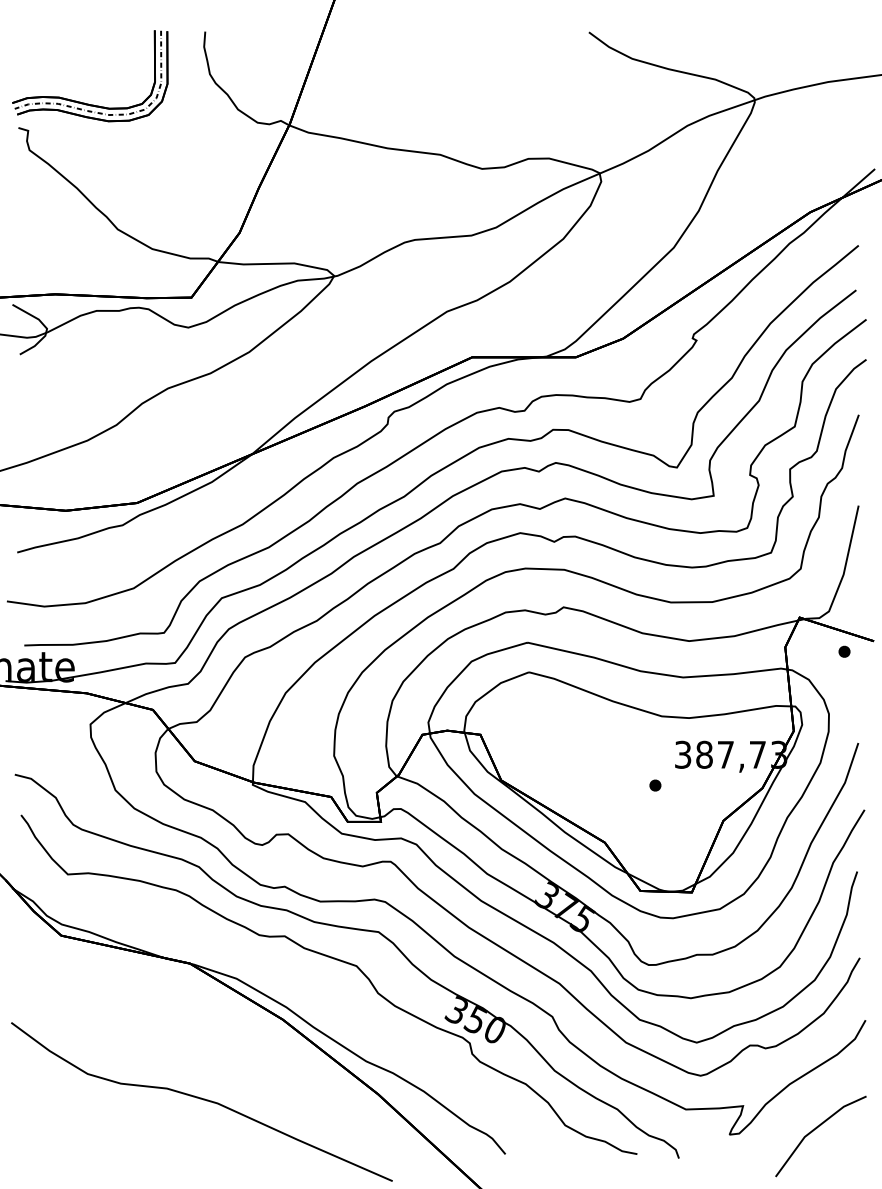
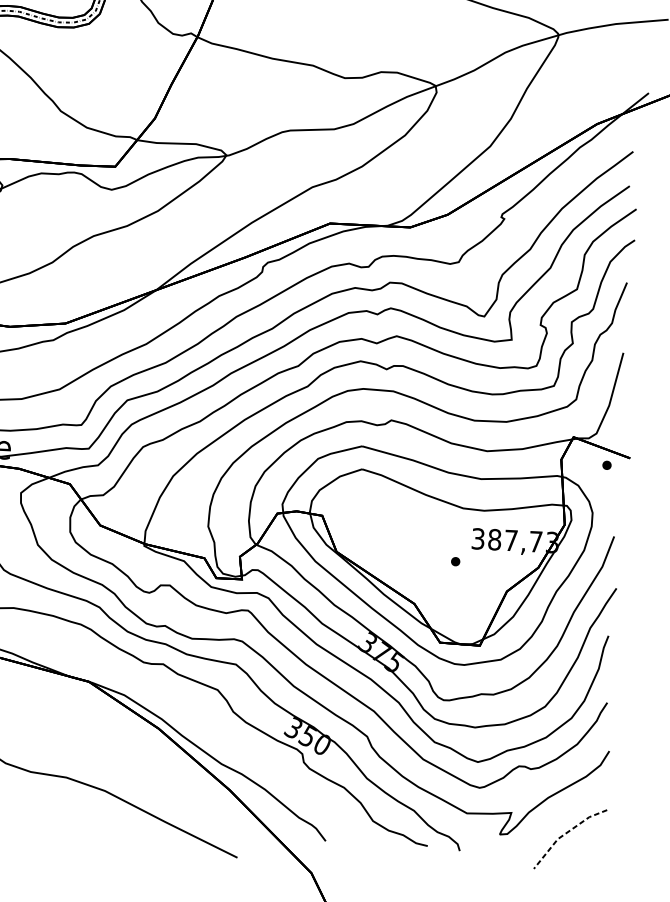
line: (814, 1129) -> (565, 833), solid -> dashed

